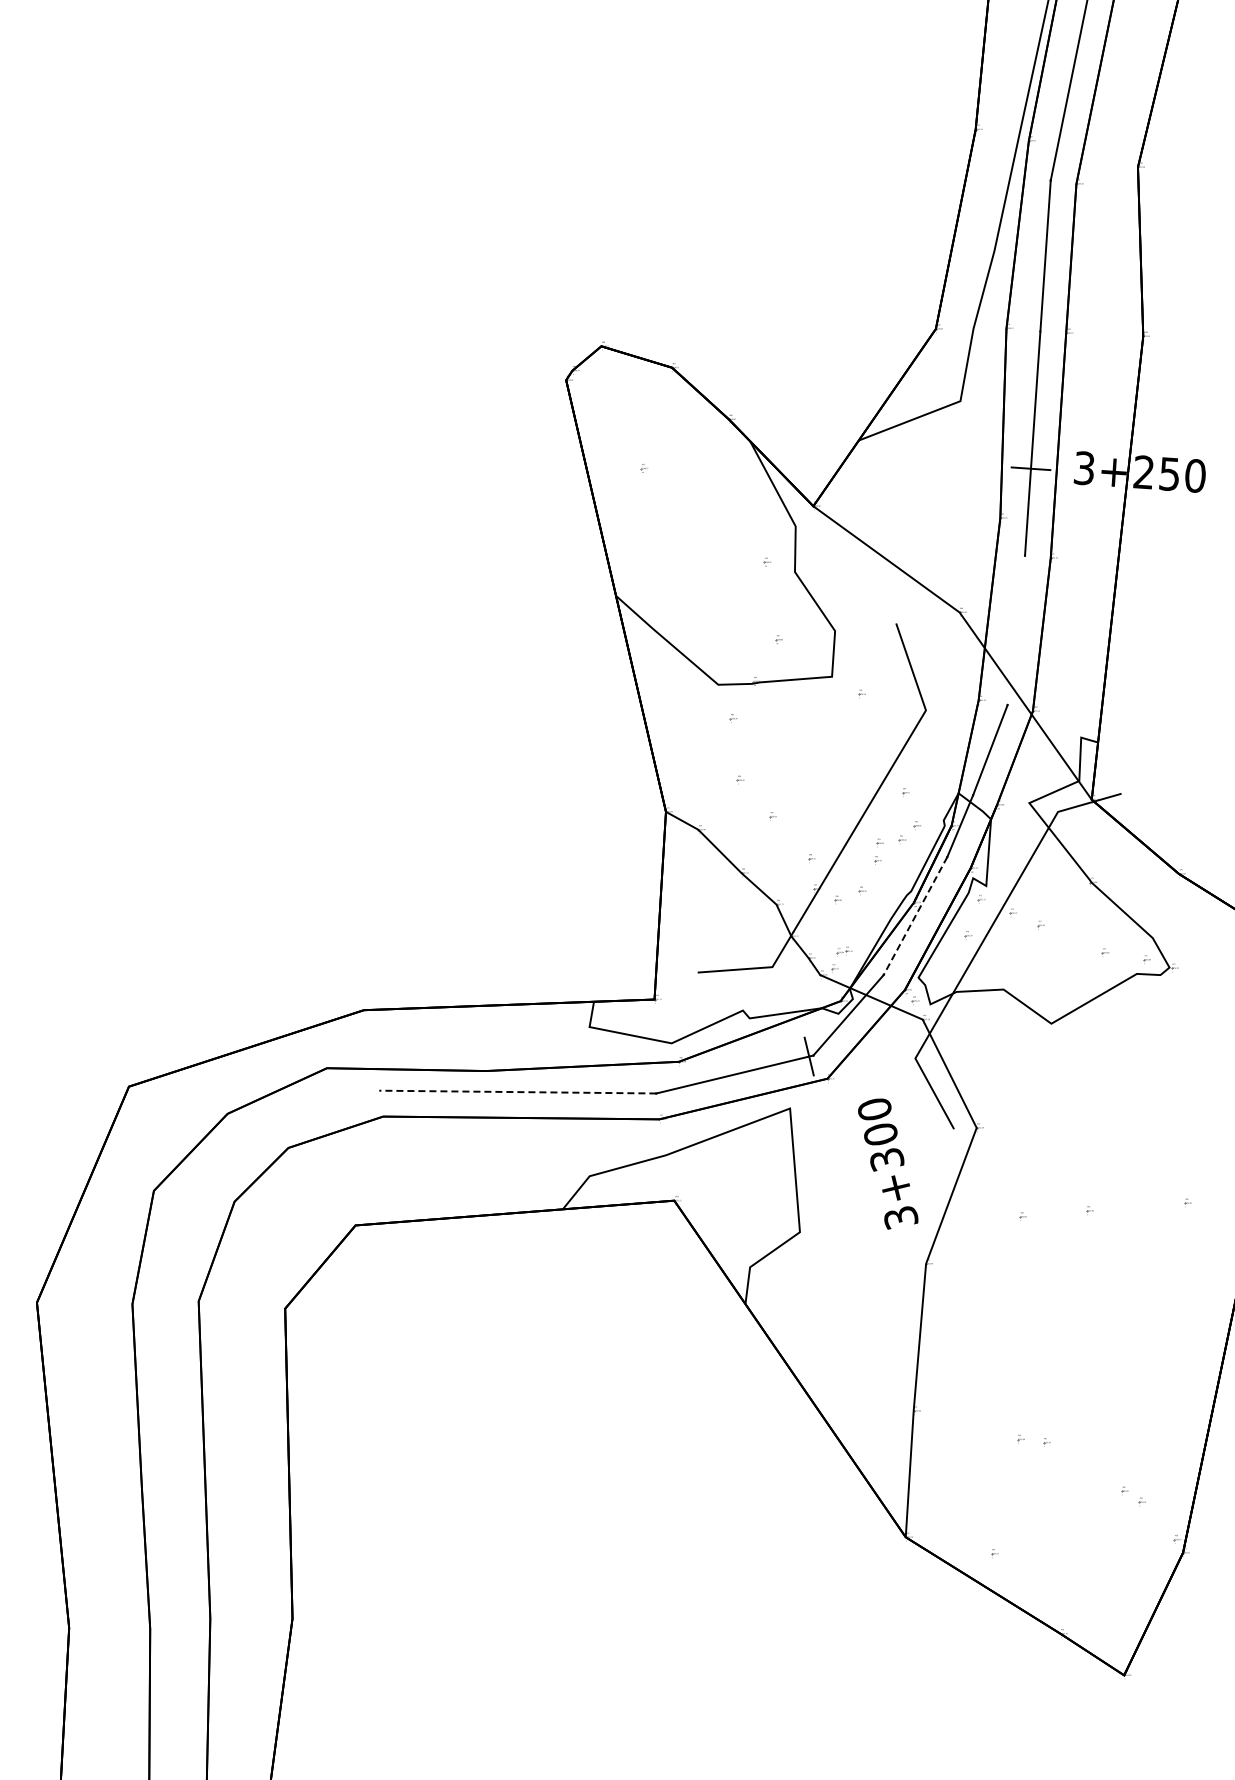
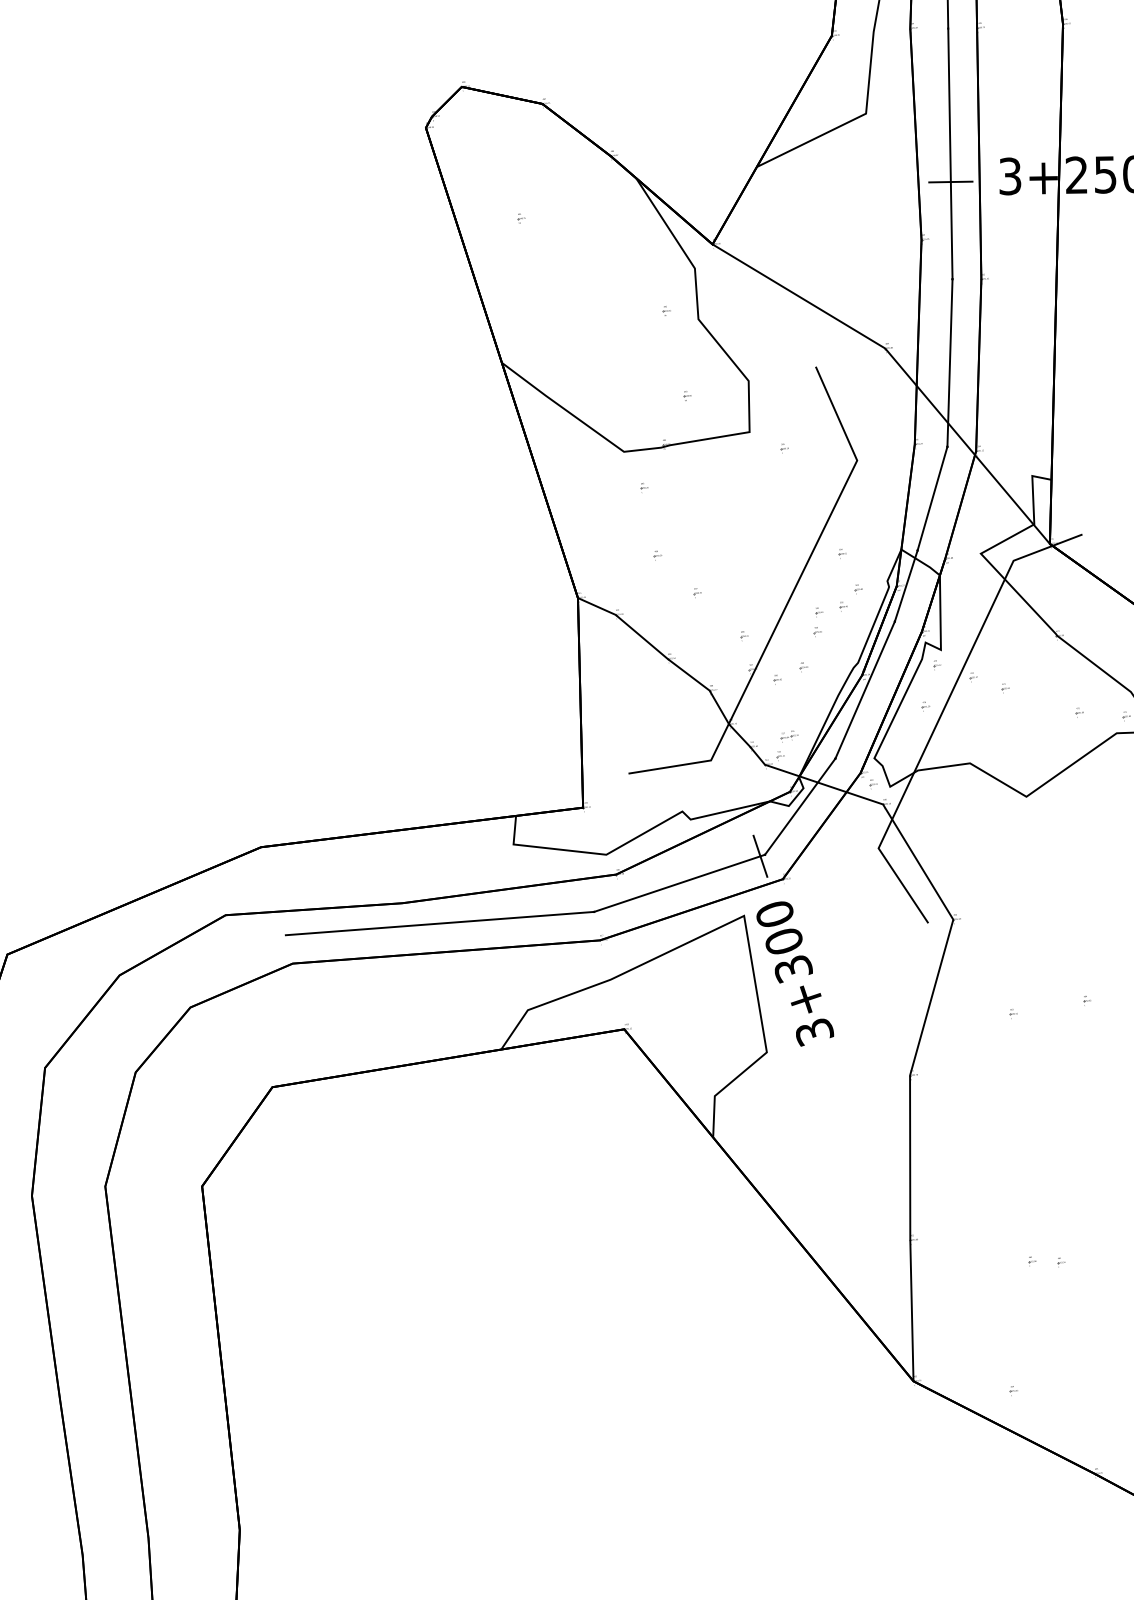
line: (1016, 630) -> (950, 363), added
line: (915, 916) -> (865, 690), dashed -> solid
line: (517, 1092) -> (439, 924), dashed -> solid
text: (888, 1163) -> (795, 973), moved

